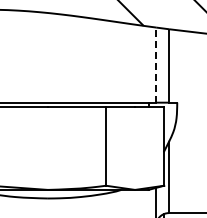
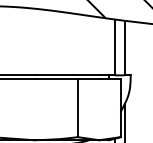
line: (156, 65) -> (115, 47), dashed -> solid

